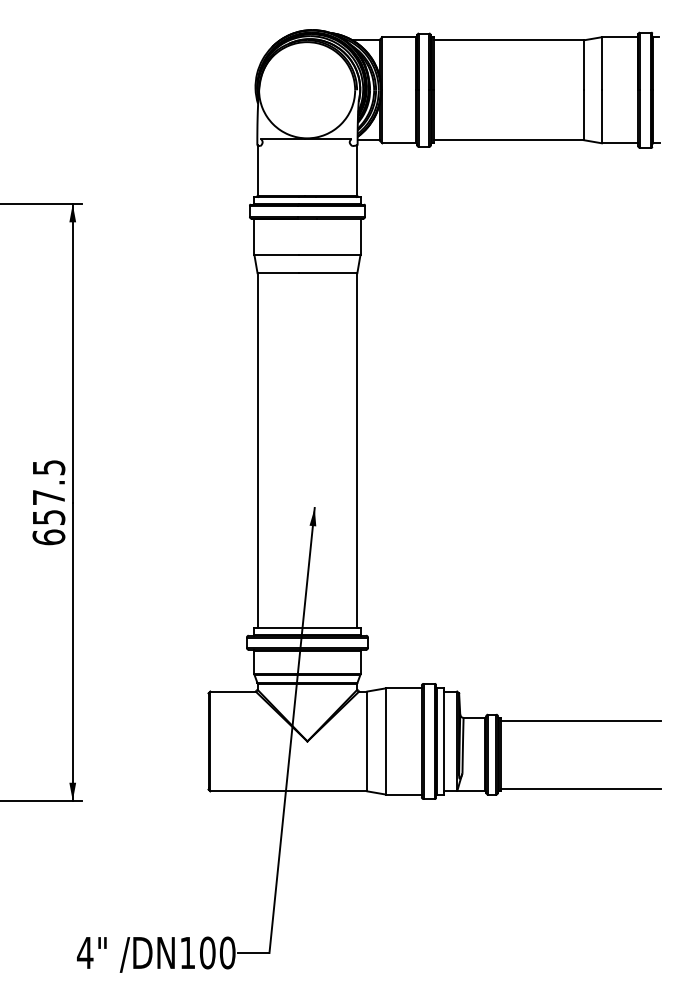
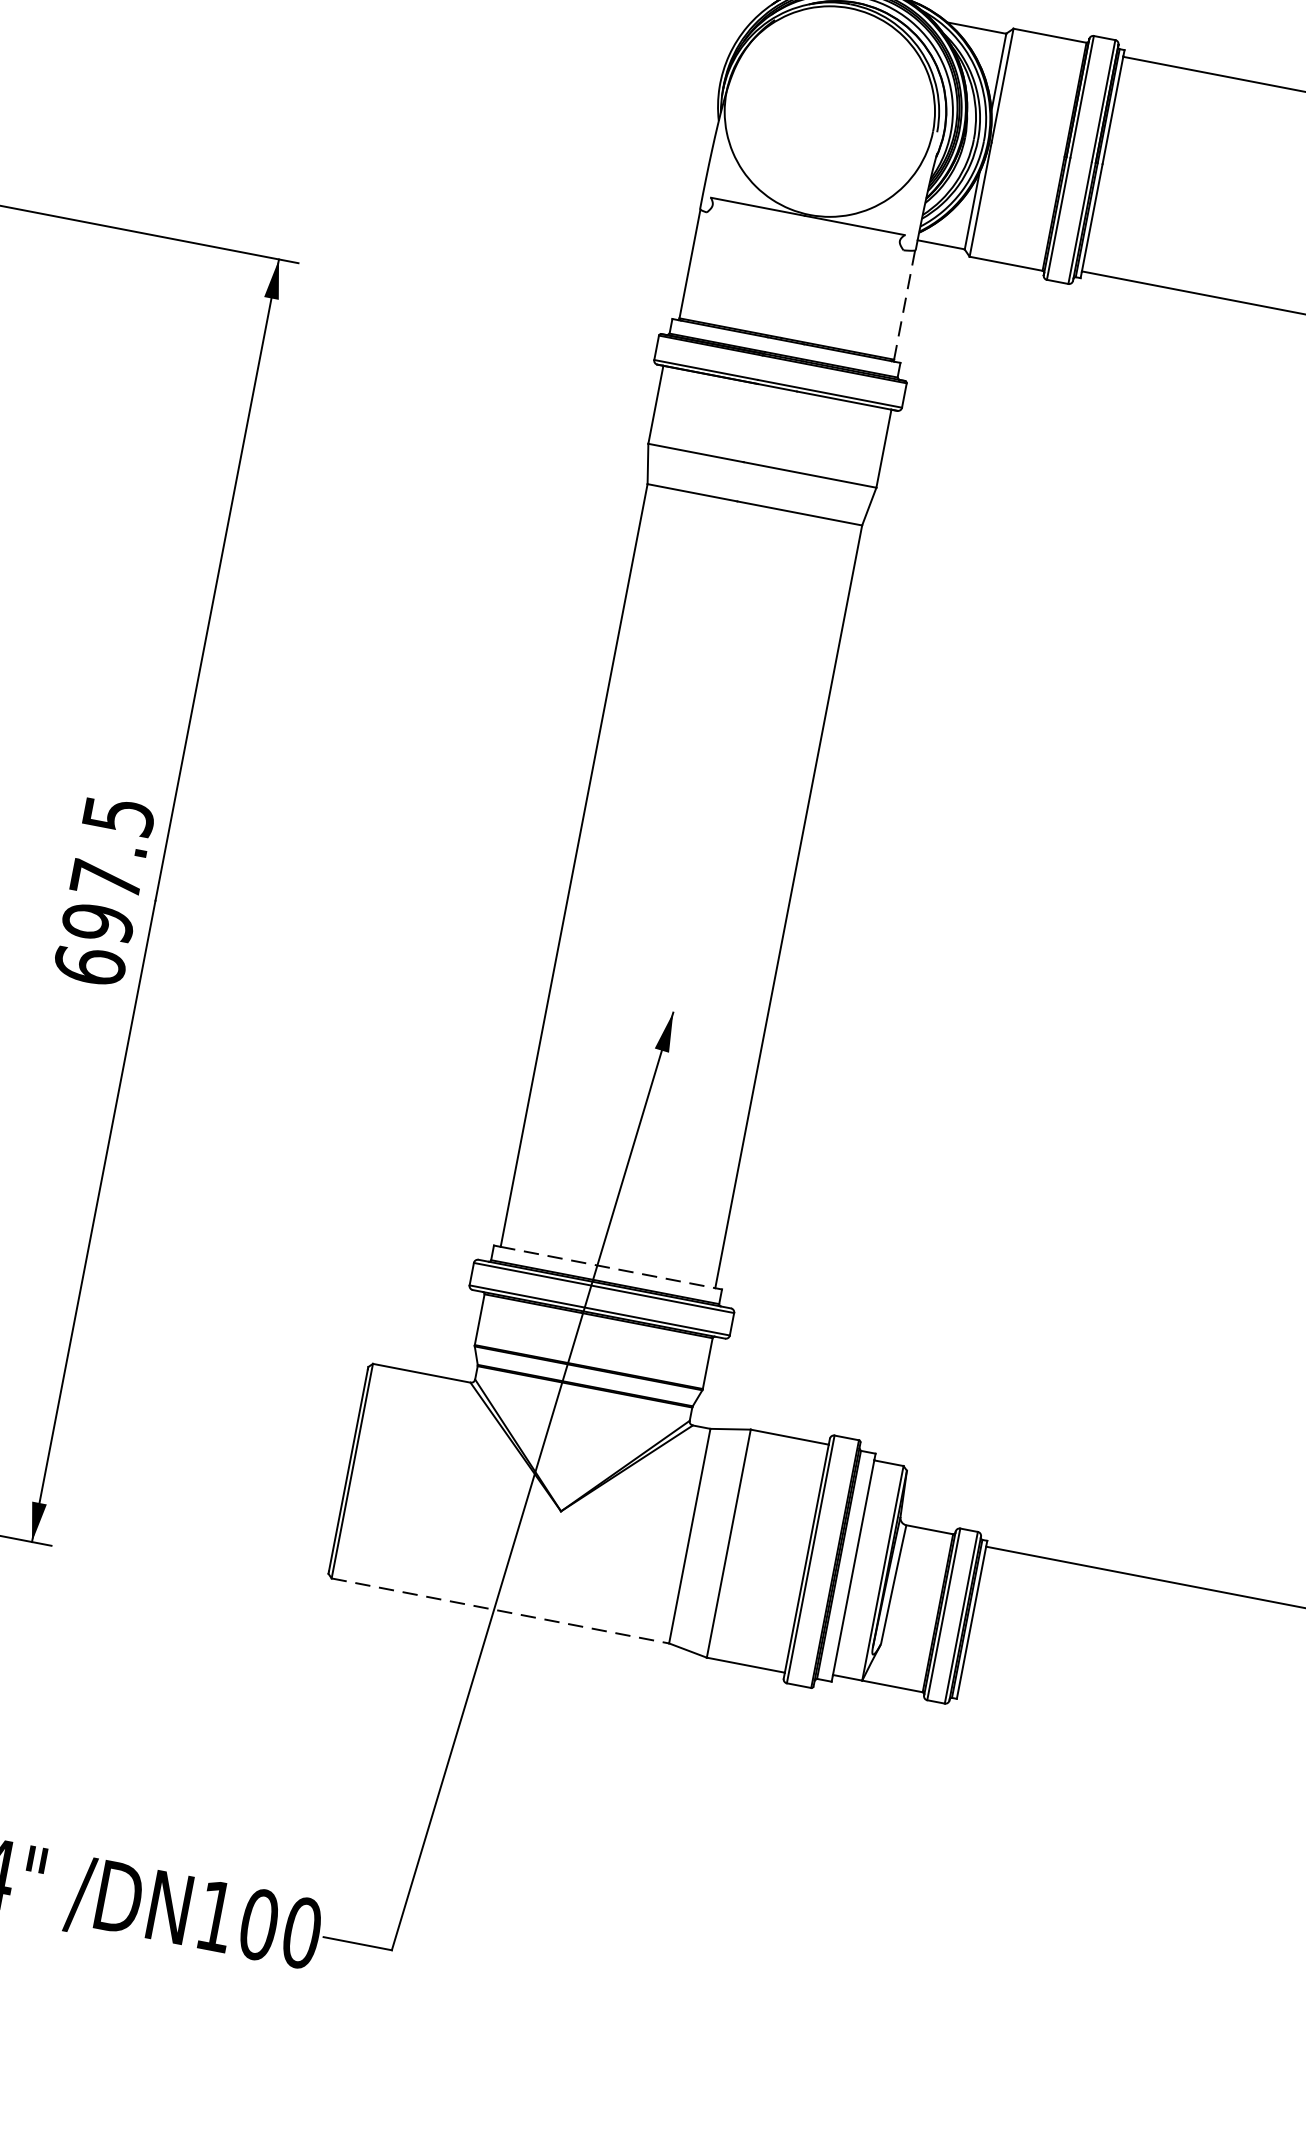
line: (357, 171) -> (904, 307), solid -> dashed
text: (48, 517) -> (97, 922), 657.5 -> 697.5
line: (307, 628) -> (607, 1268), solid -> dashed
line: (580, 788) -> (1128, 1725), removed
line: (288, 791) -> (499, 1611), solid -> dashed

